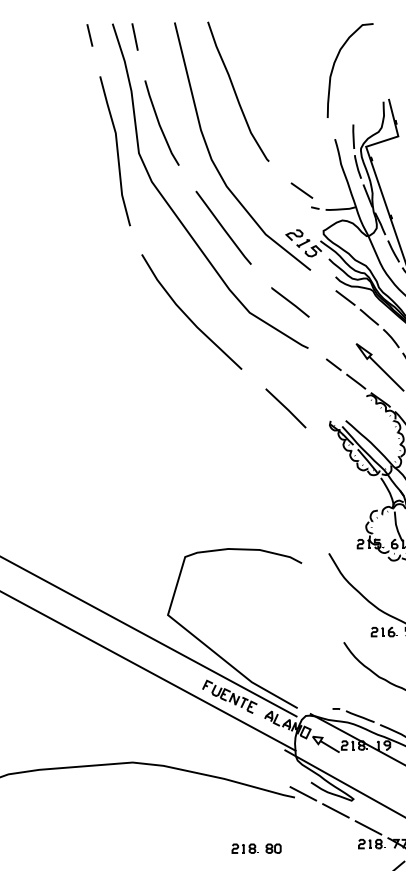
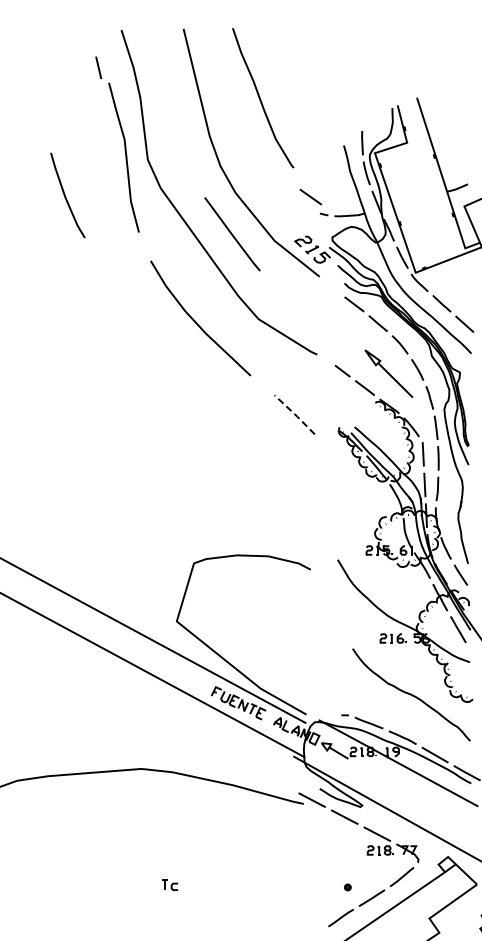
line: (89, 35) -> (98, 67), moved
line: (134, 37) -> (143, 43), removed
curve: (334, 66) -> (343, 72), removed
curve: (236, 93) -> (261, 99), moved
line: (159, 123) -> (65, 195), moved
line: (290, 302) -> (299, 308), removed
line: (285, 408) -> (294, 414), solid -> dashed
part: (256, 848) -> (265, 854), removed

